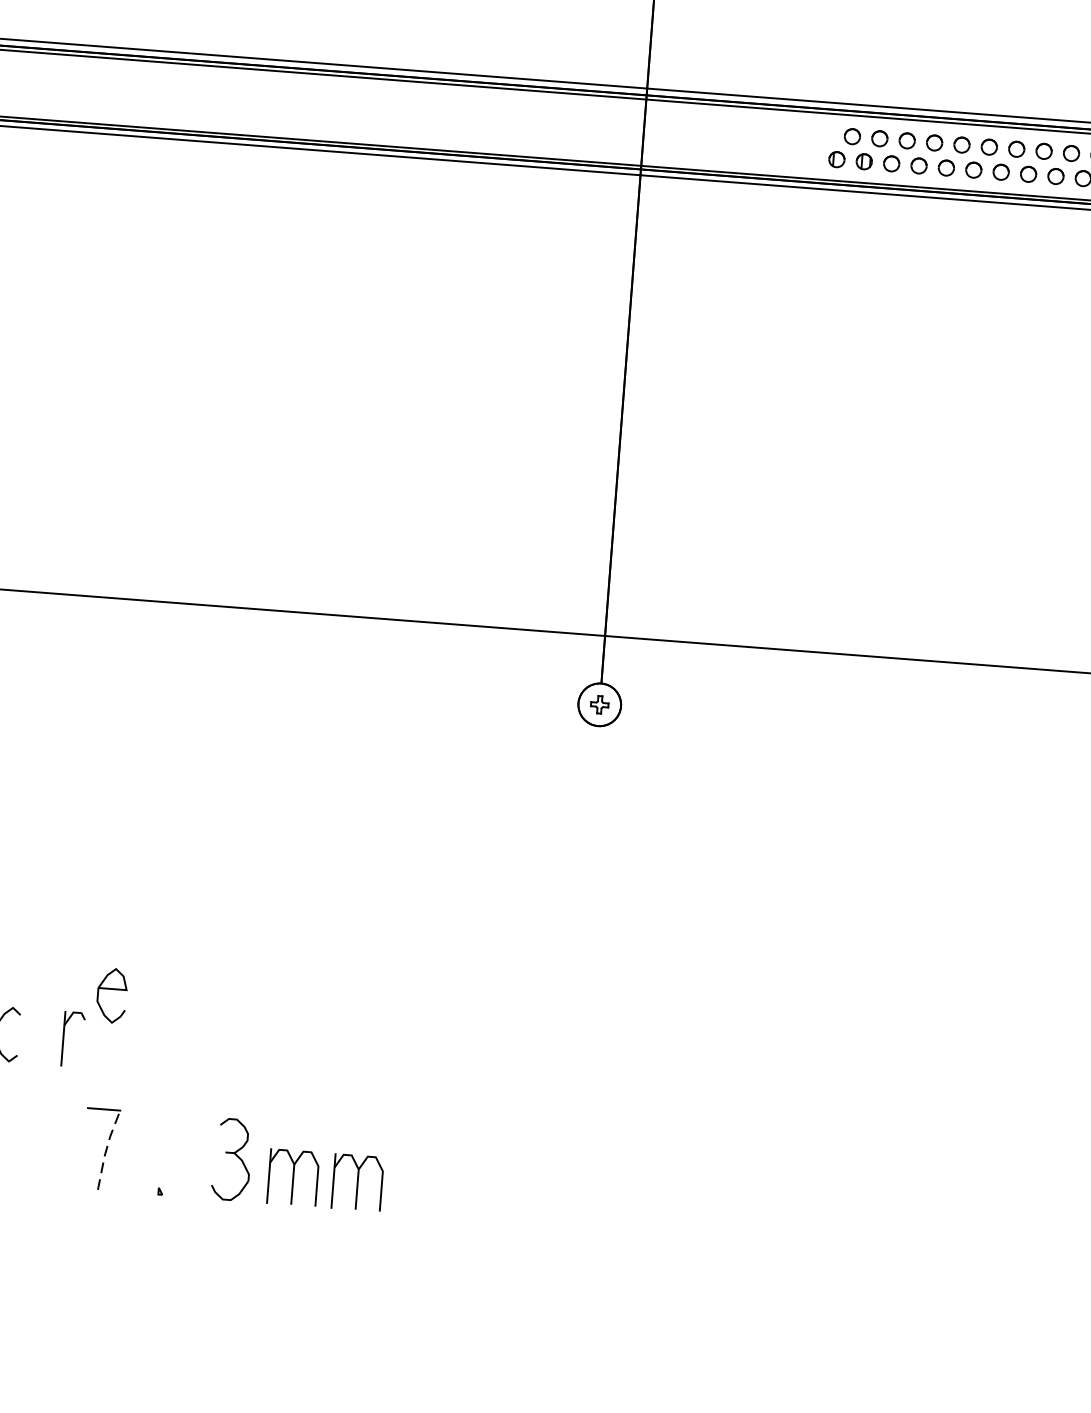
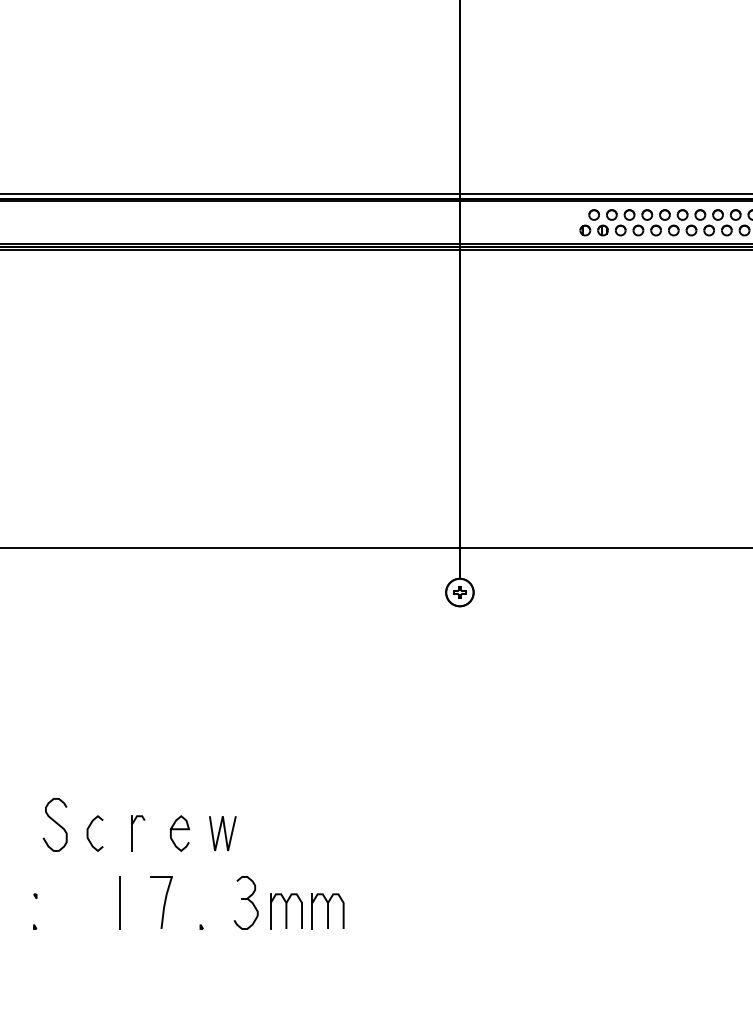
curve: (113, 991) -> (180, 830), moved
line: (206, 1049) -> (224, 833), added
line: (36, 1143) -> (119, 902), added
line: (107, 1147) -> (165, 901), dashed -> solid

